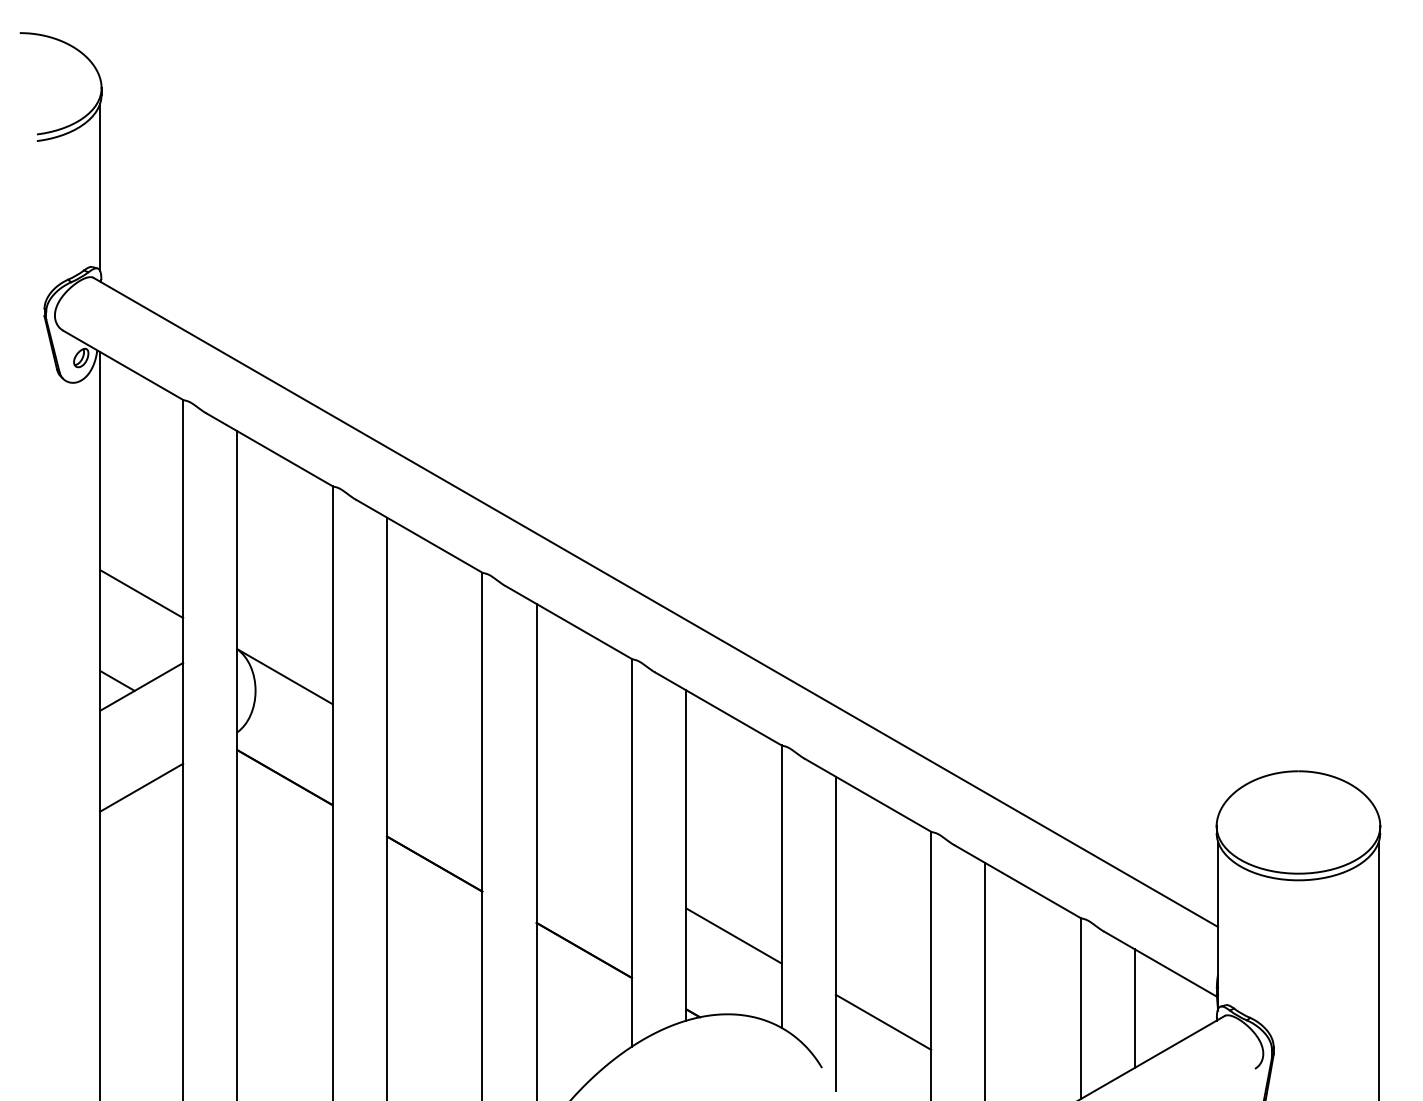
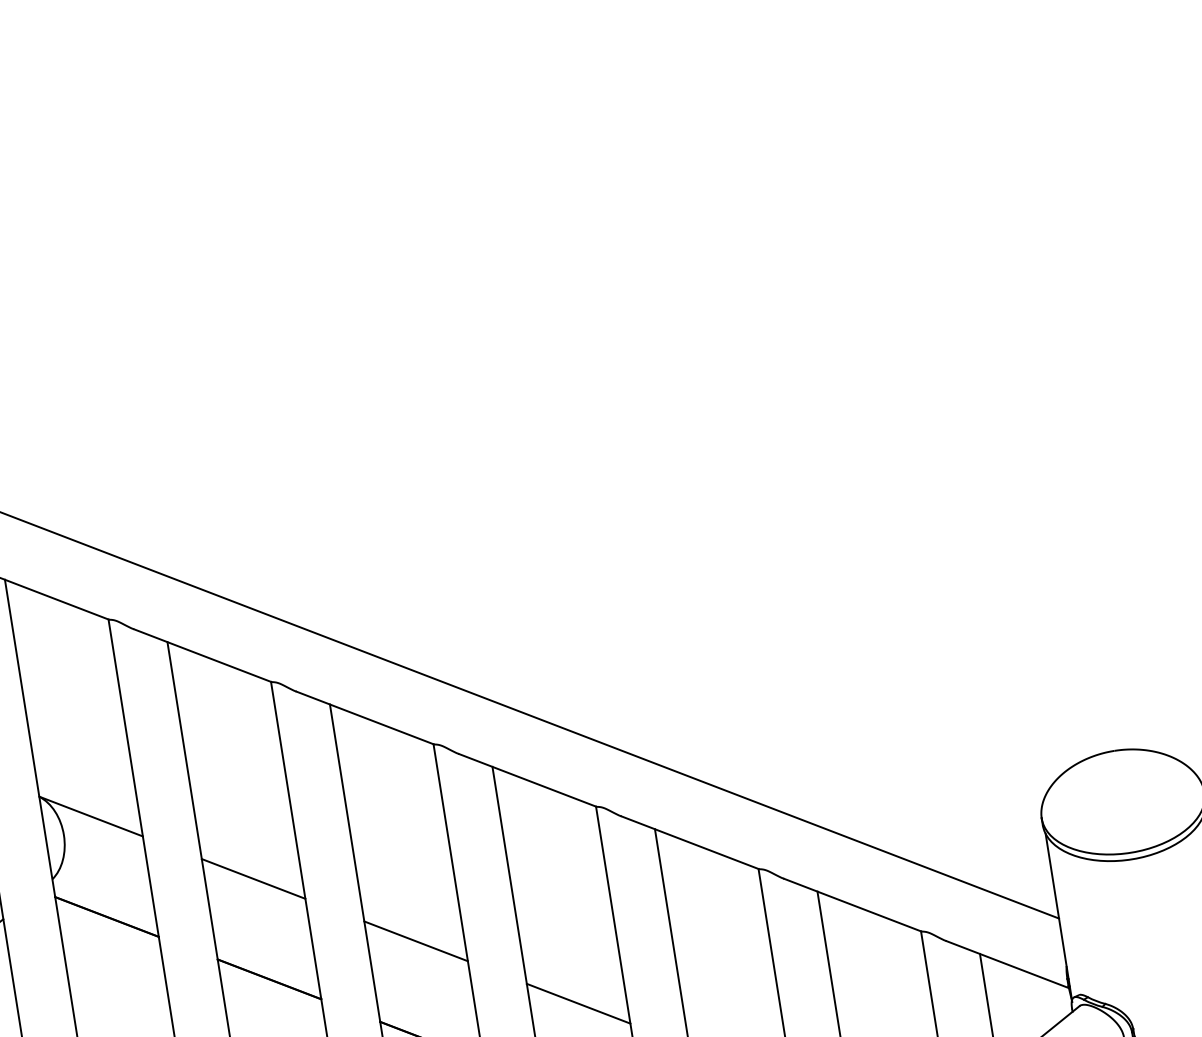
line: (434, 762) -> (253, 878), added
line: (584, 849) -> (416, 941), added

